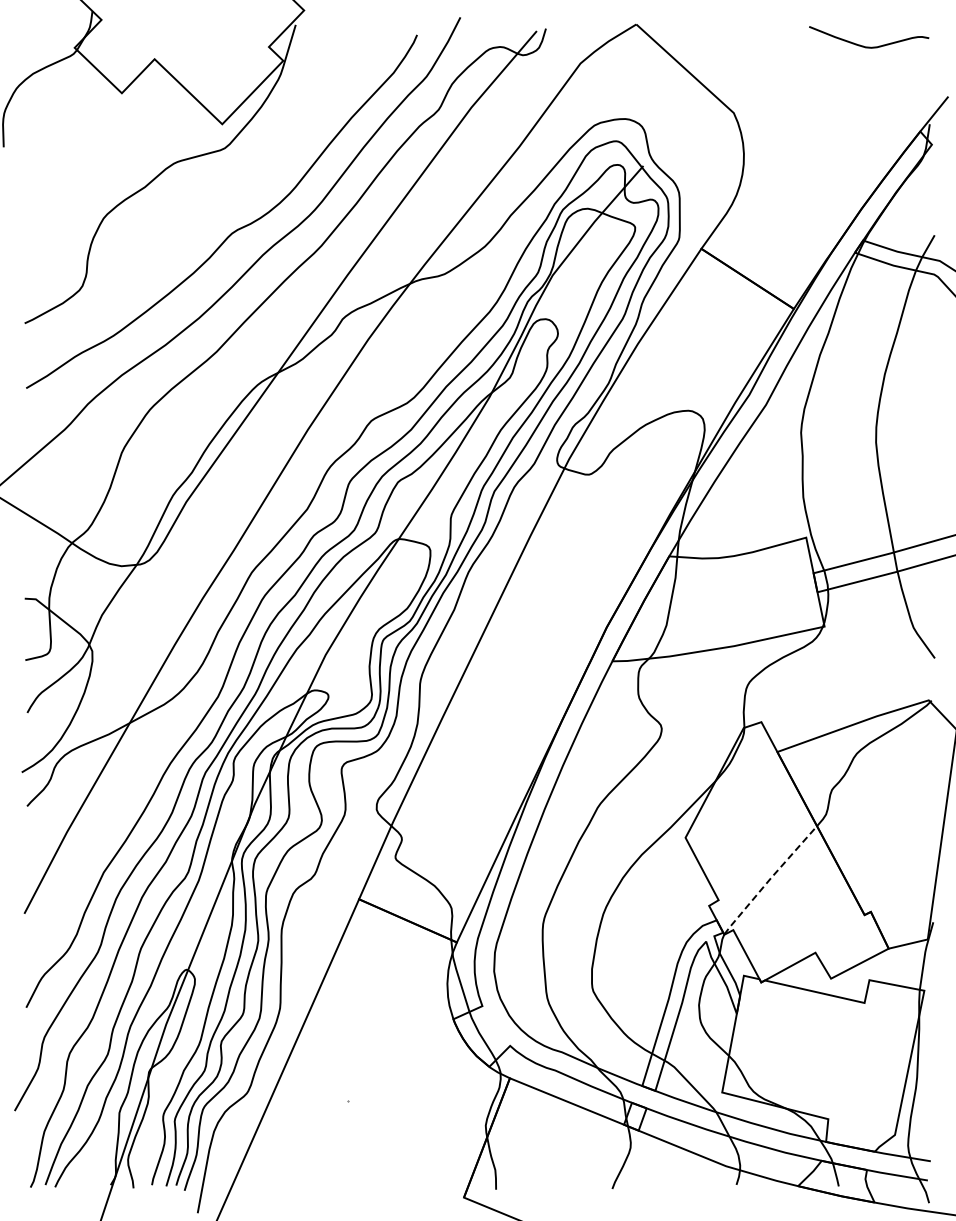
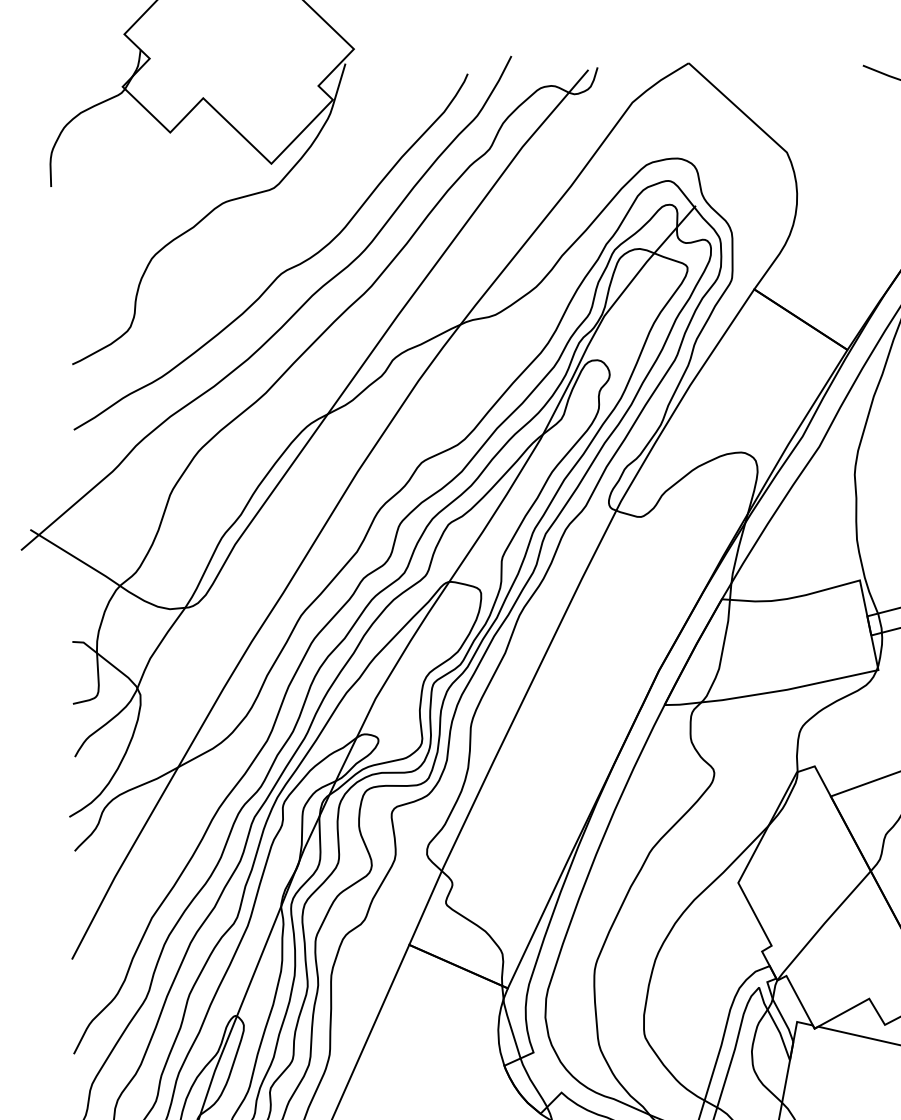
line: (770, 879) -> (823, 924), dashed -> solid

